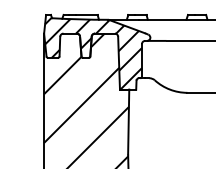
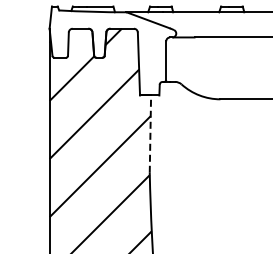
hatch: (93, 53) -> (108, 52), removed
line: (128, 122) -> (150, 134), solid -> dashed

